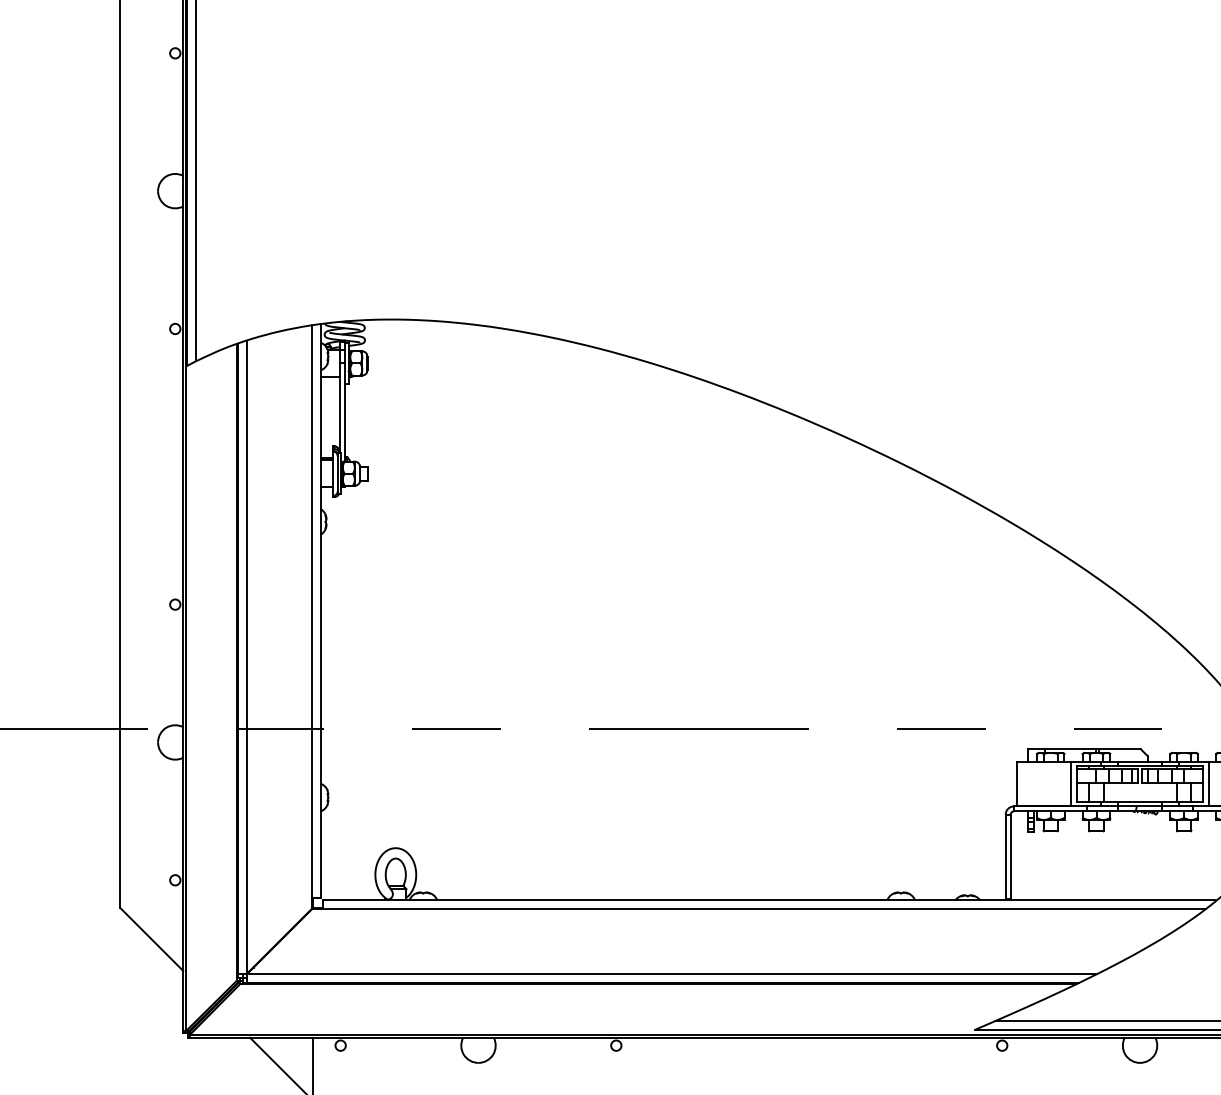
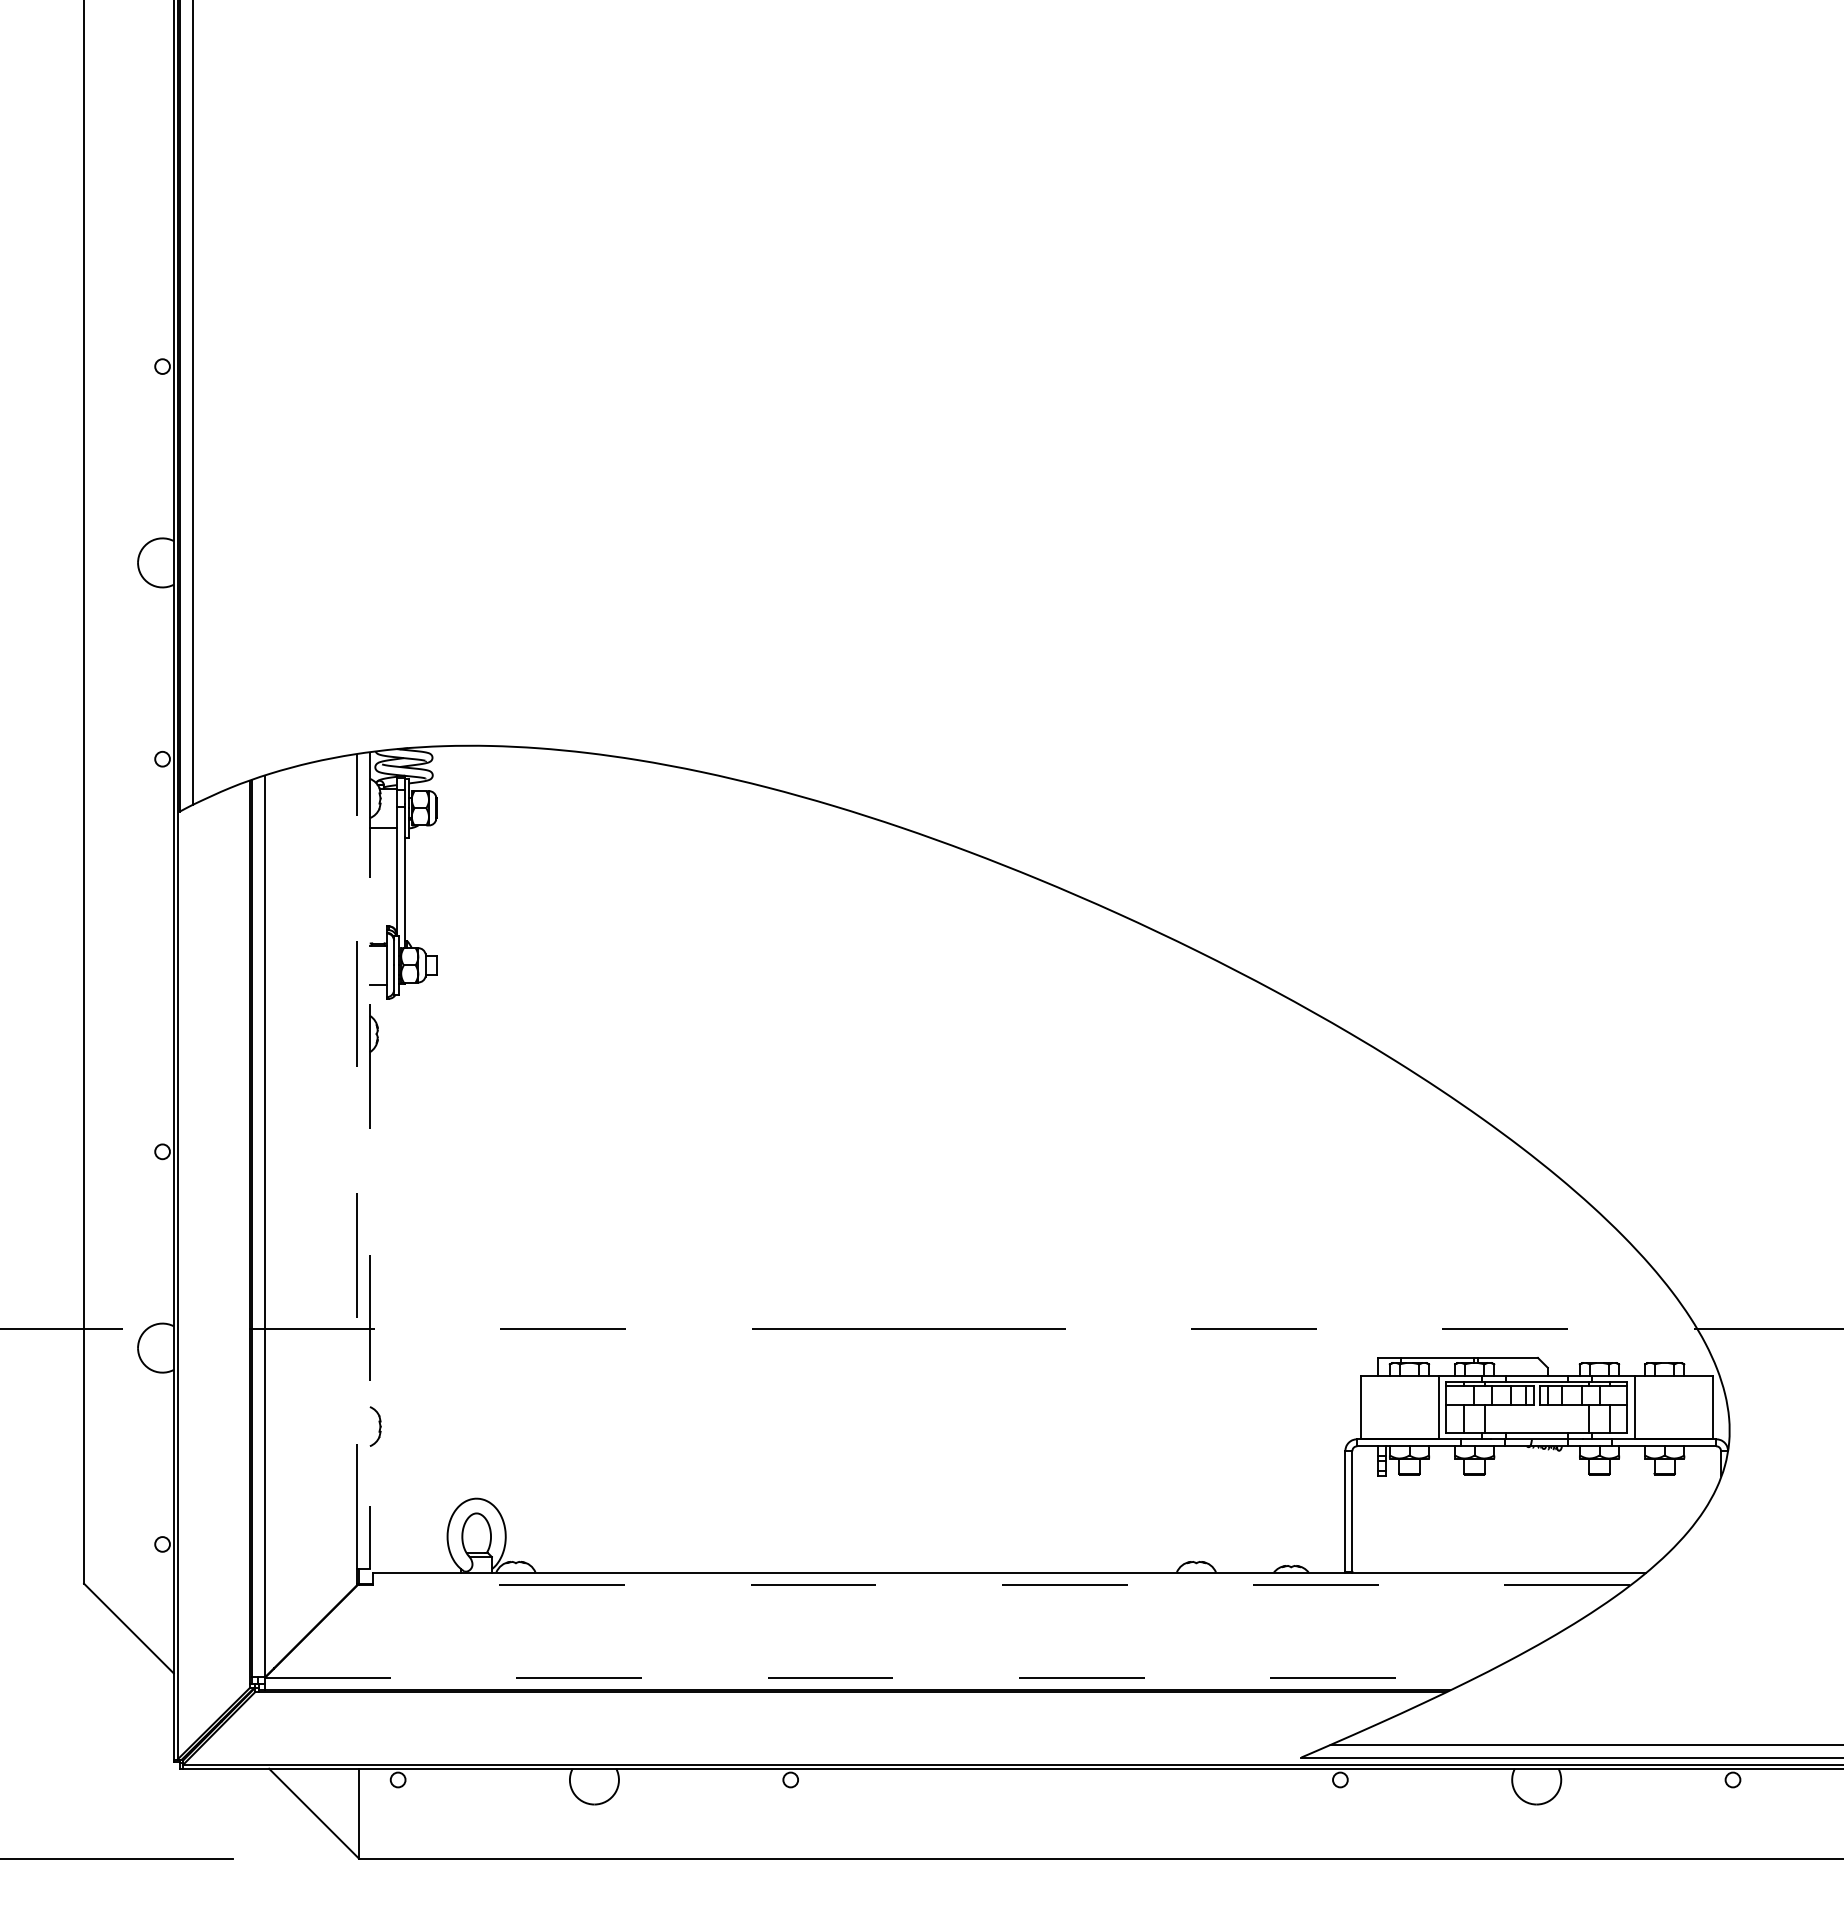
line: (312, 611) -> (357, 1161), solid -> dashed
line: (320, 611) -> (369, 1161), solid -> dashed
line: (764, 909) -> (1001, 1585), solid -> dashed
line: (673, 973) -> (871, 1677), solid -> dashed

